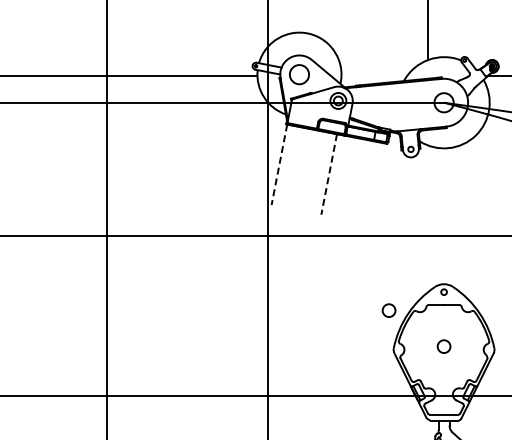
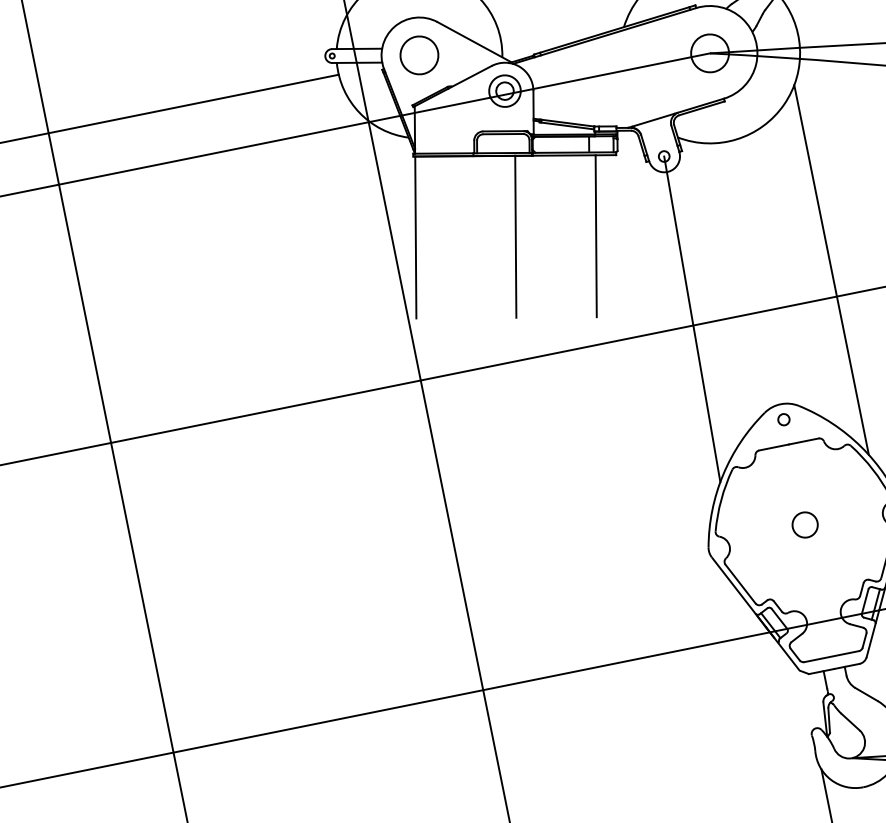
line: (279, 165) -> (416, 238), dashed -> solid
line: (329, 174) -> (516, 236), dashed -> solid
line: (369, 181) -> (596, 234), added
line: (482, 222) -> (831, 269), added
line: (408, 232) -> (691, 318), added
circle: (388, 310) -> (683, 476), removed

